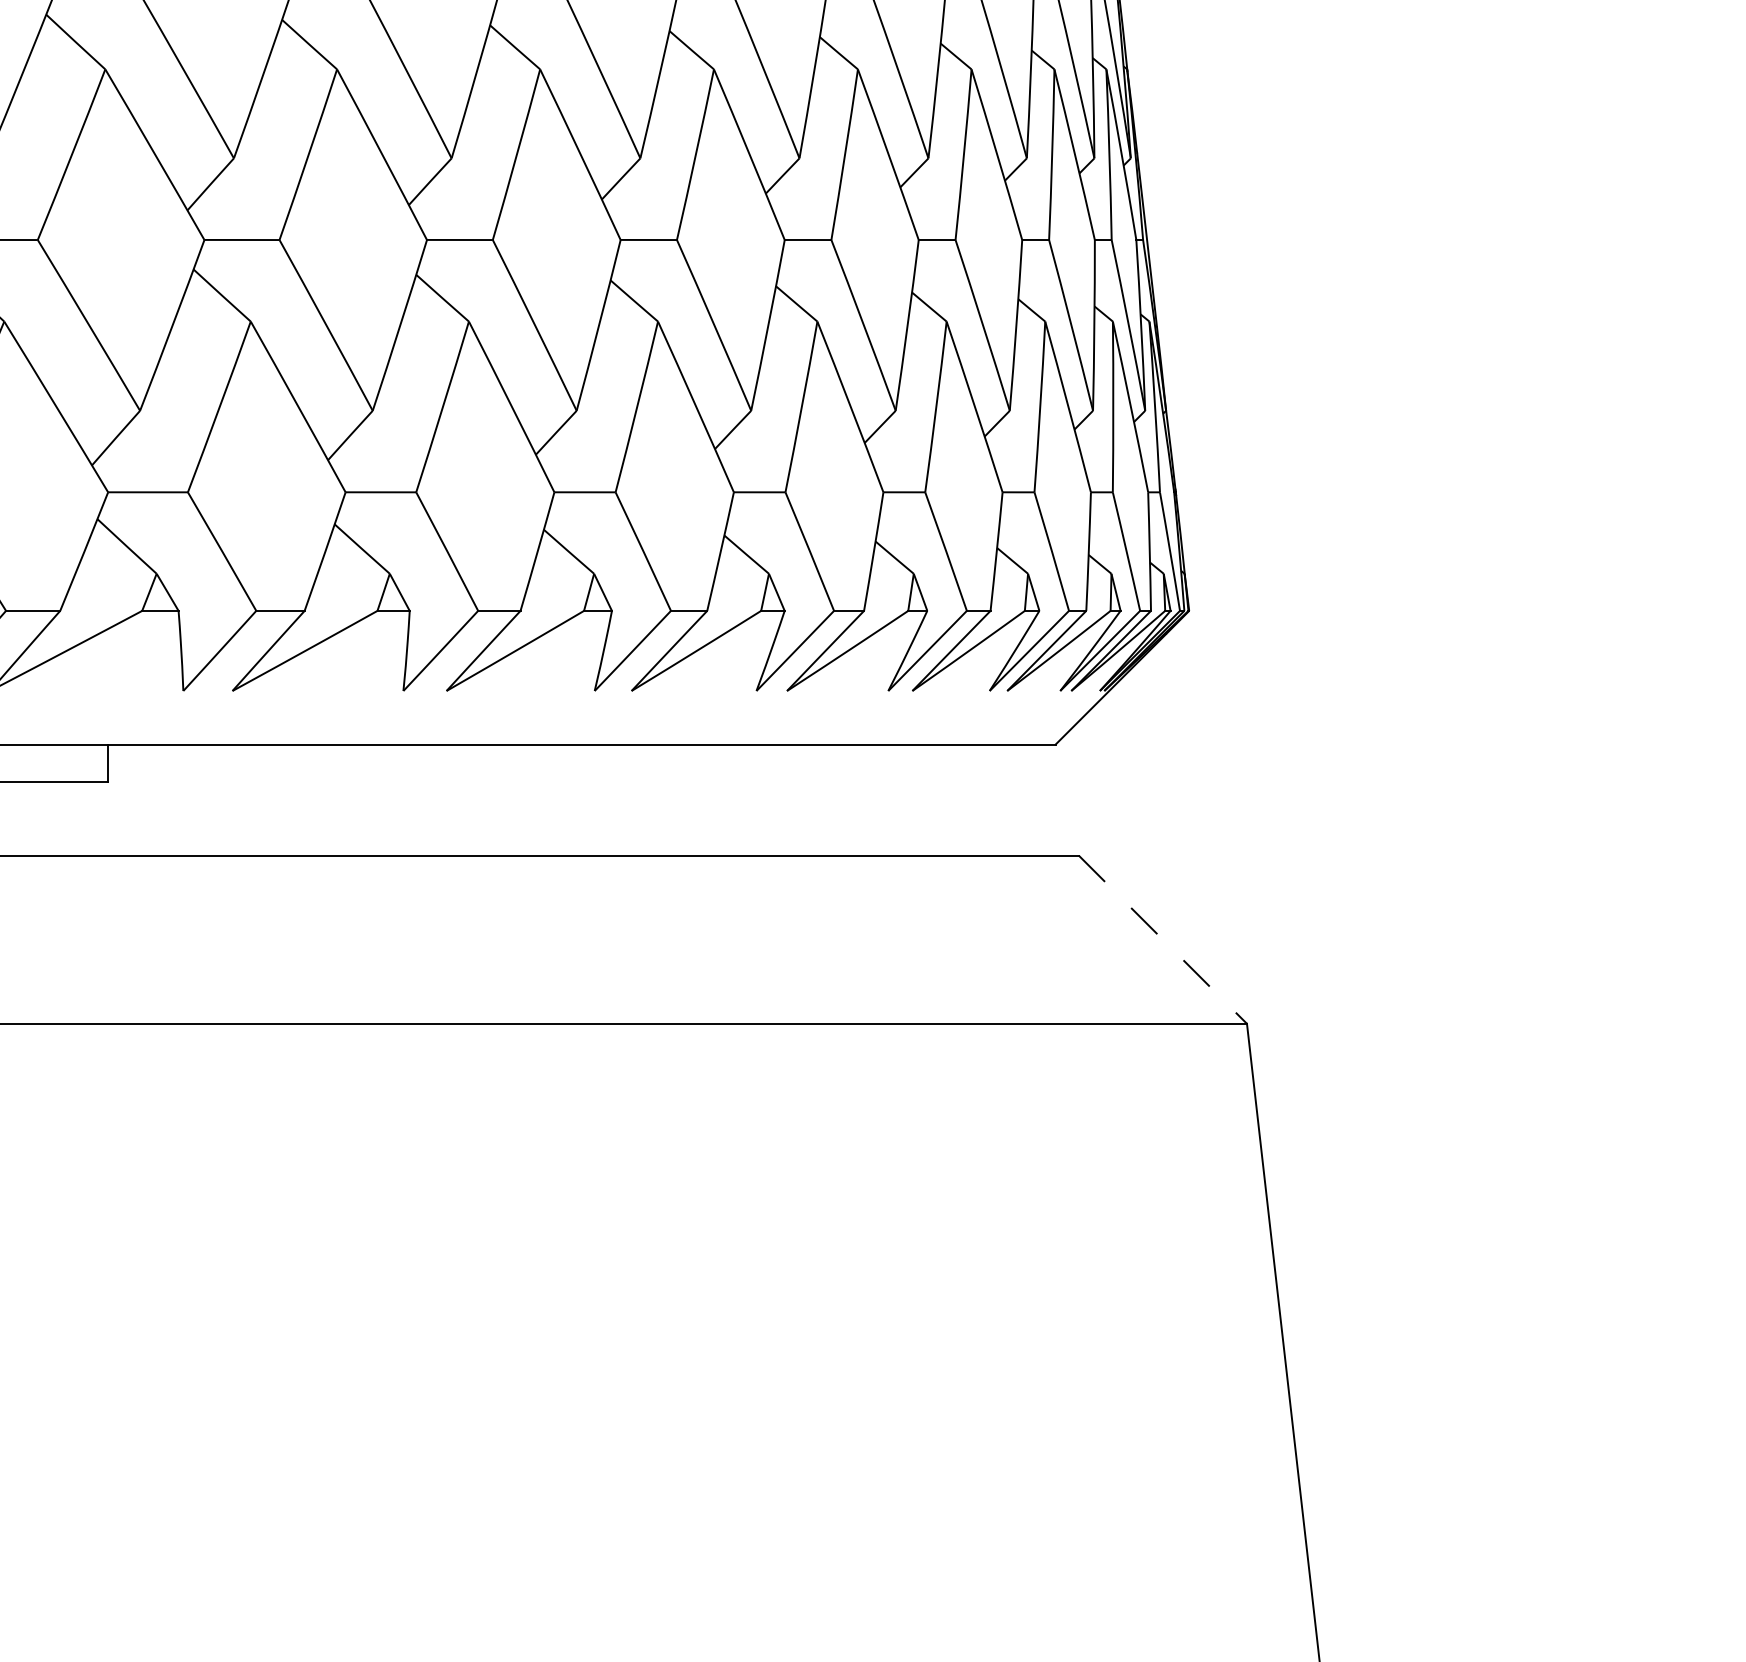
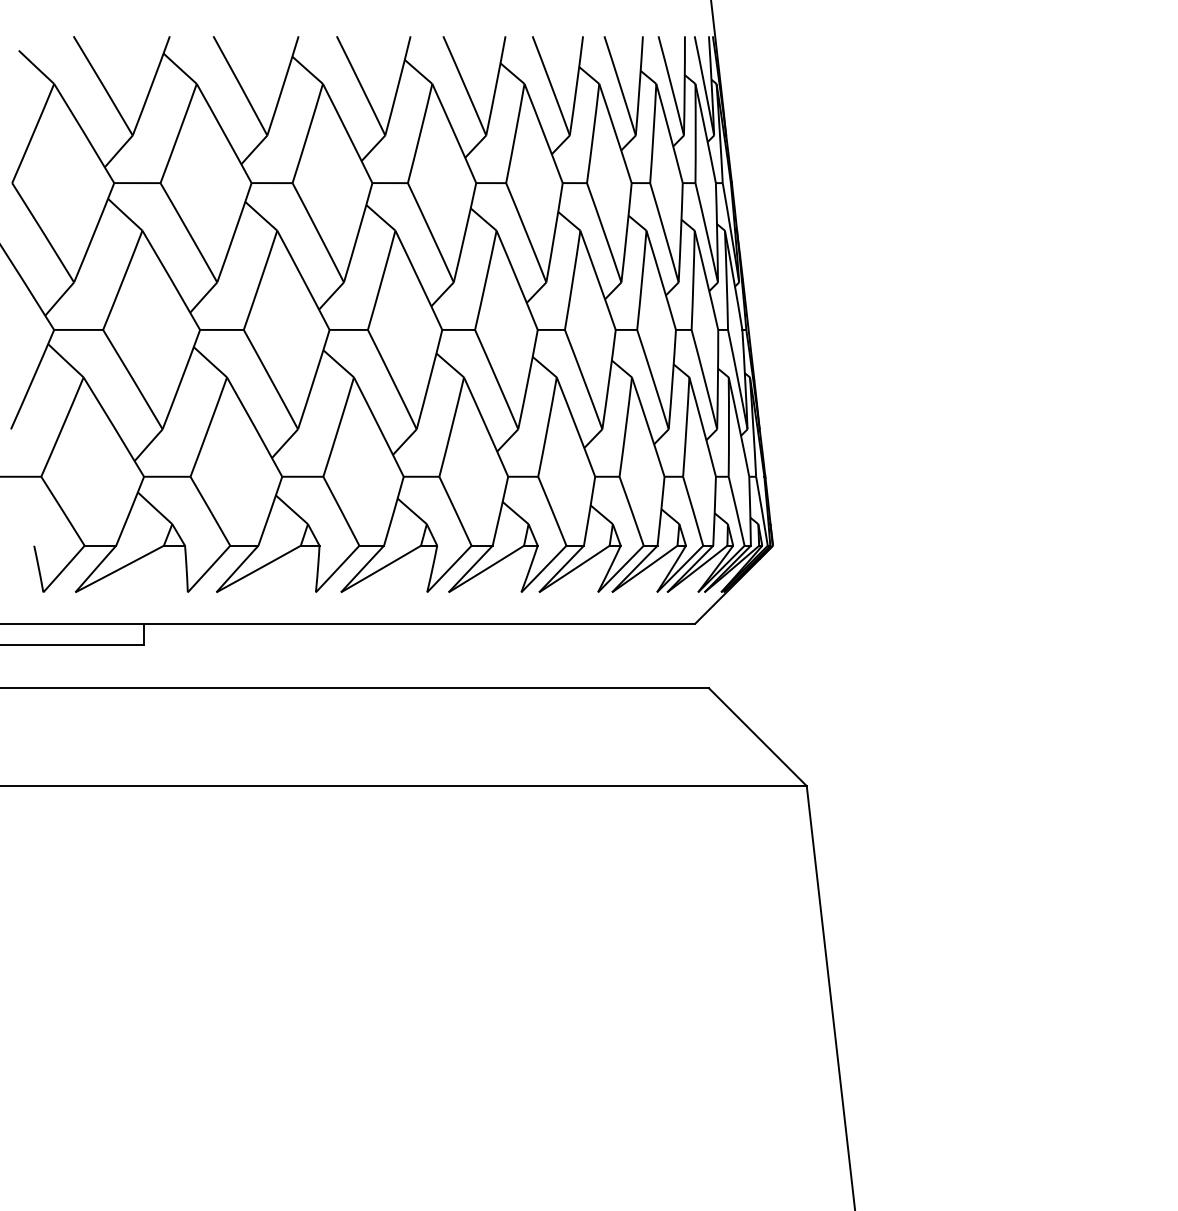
line: (1164, 940) -> (758, 737), dashed -> solid

